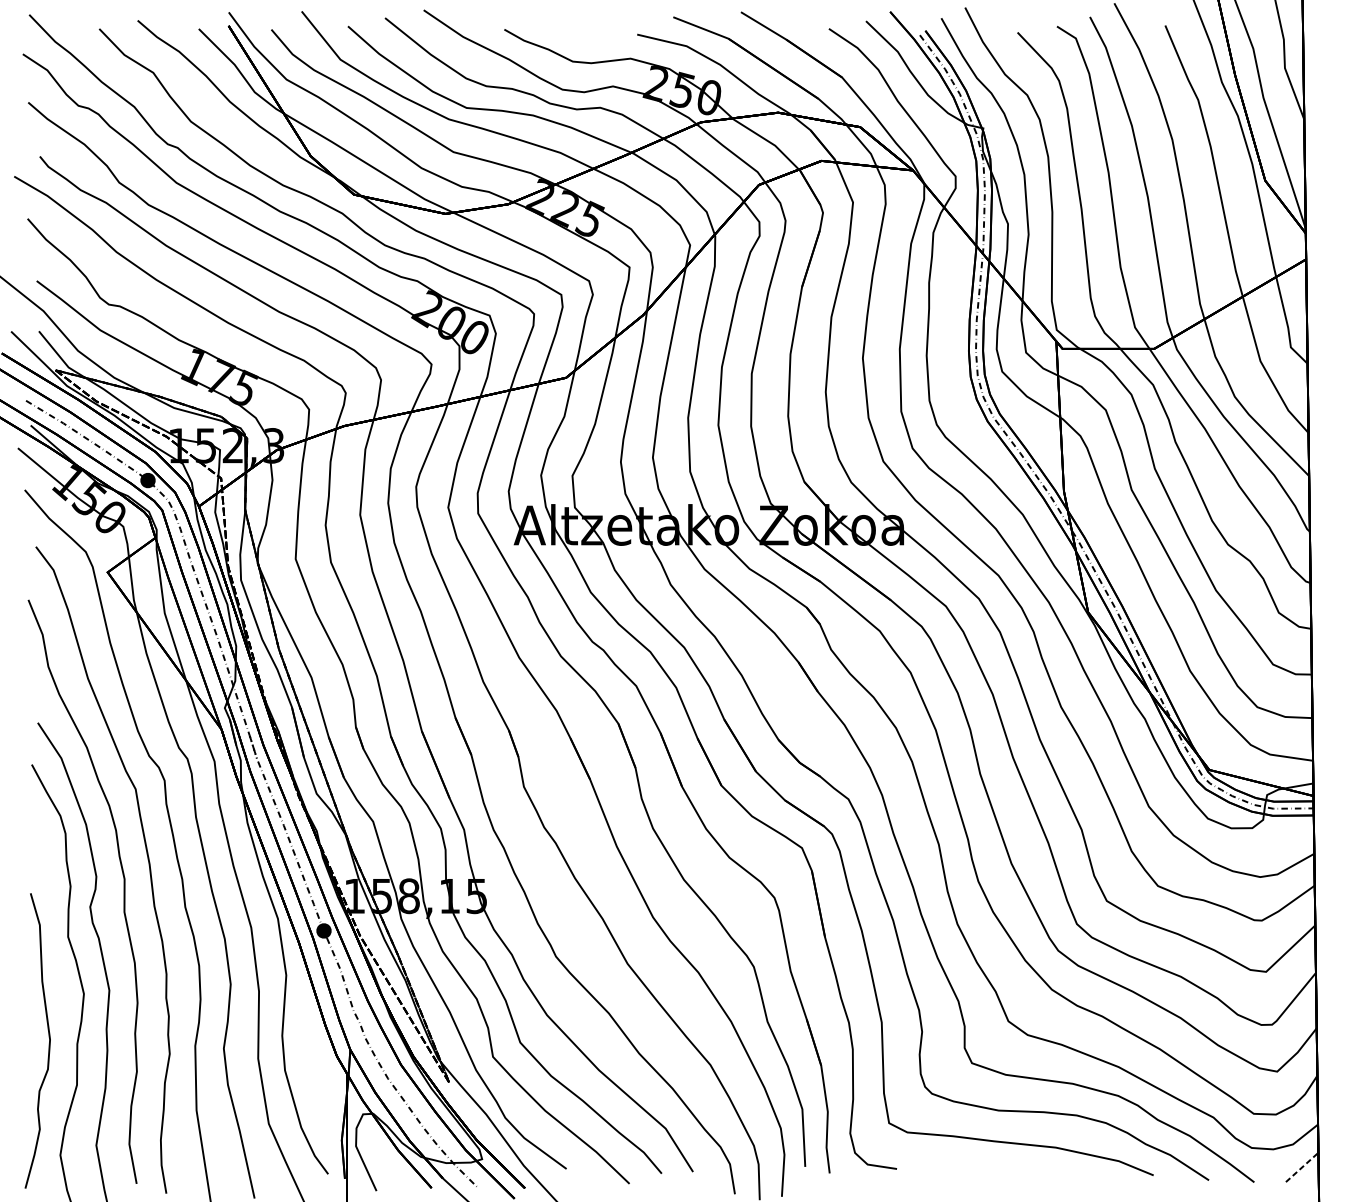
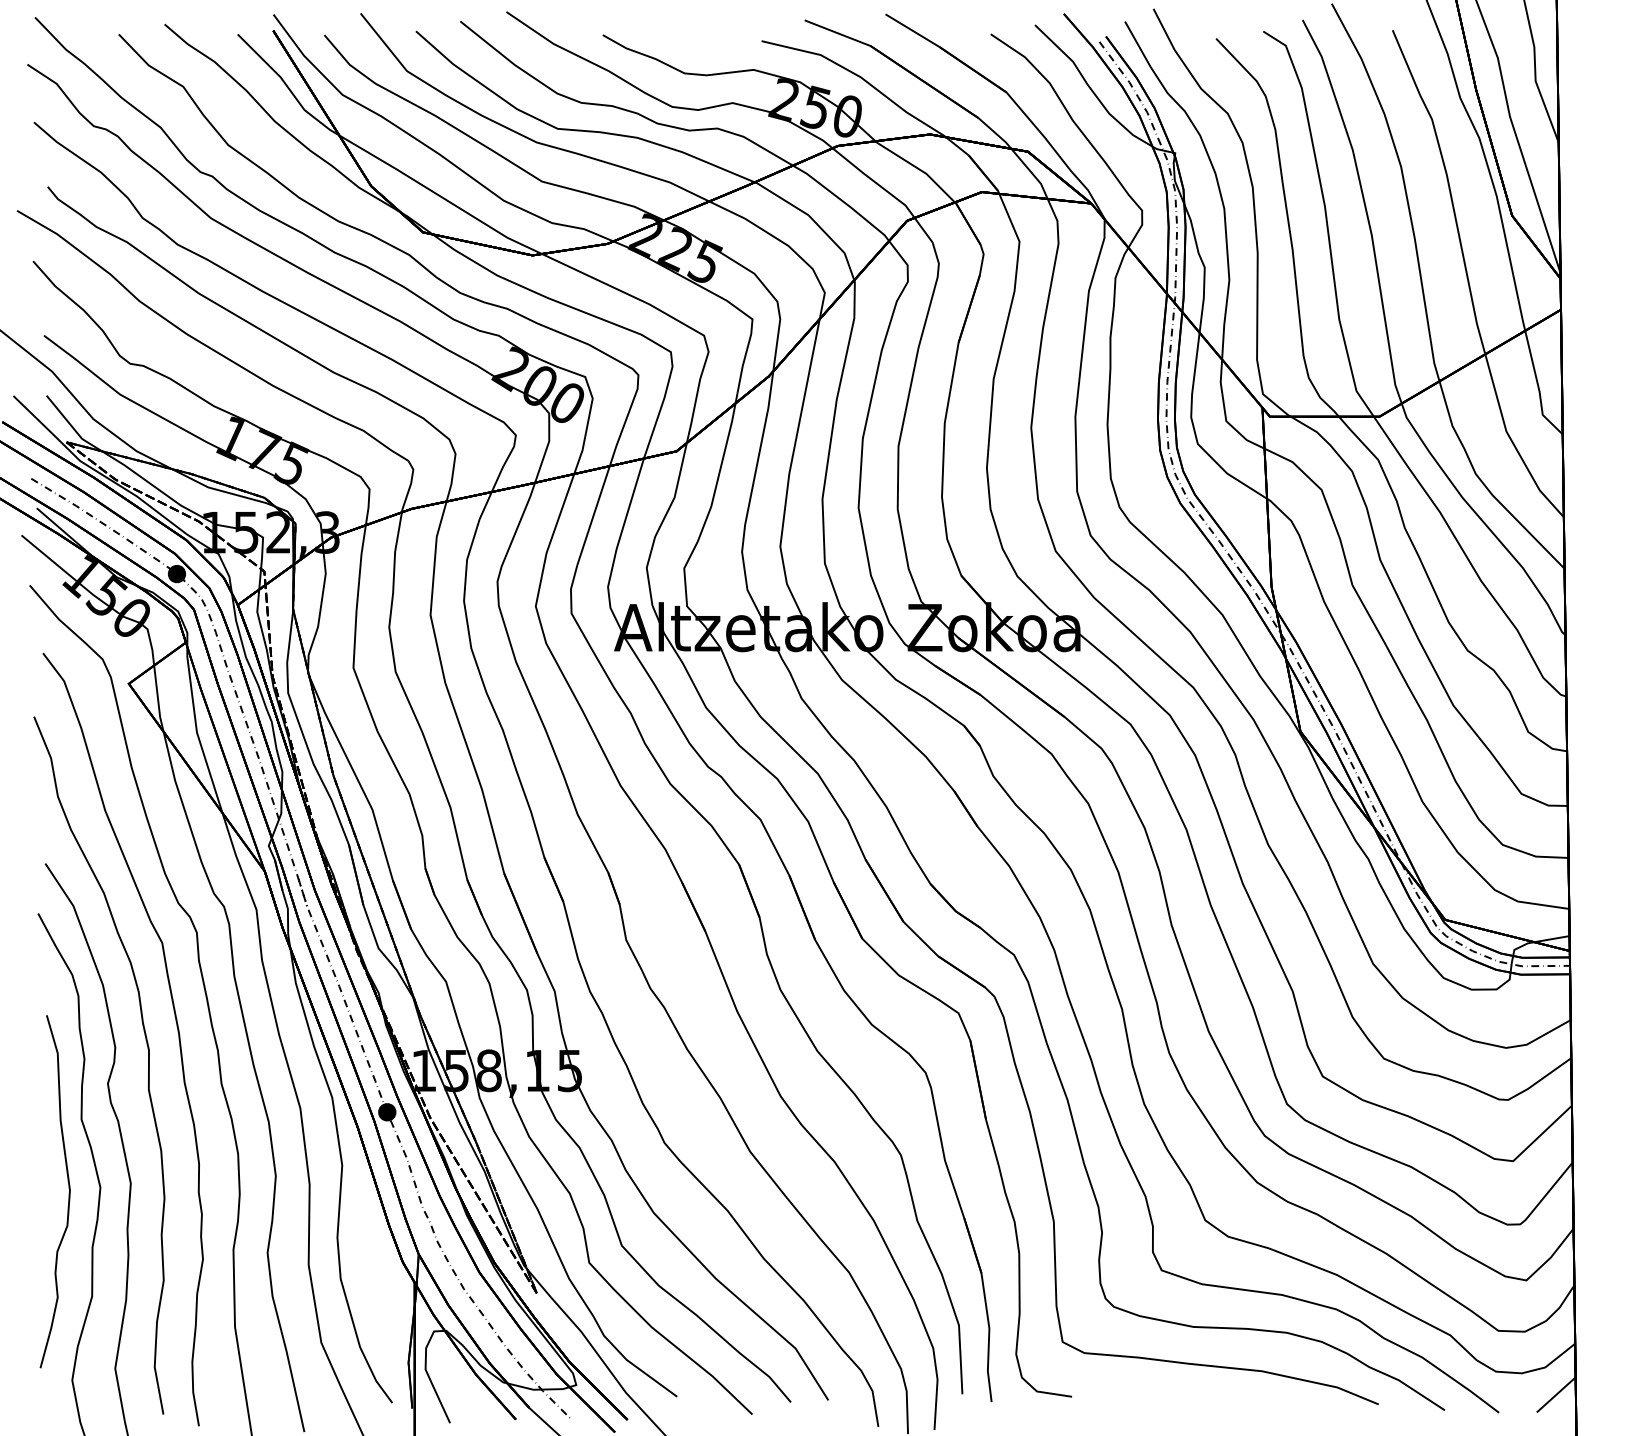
curve: (48, 1041) -> (68, 1192), moved
line: (1302, 1167) -> (1556, 1394), dashed -> solid

